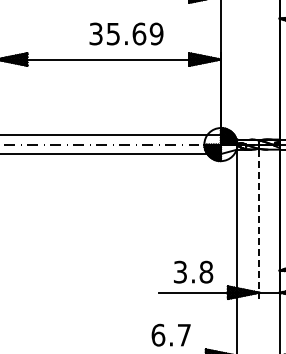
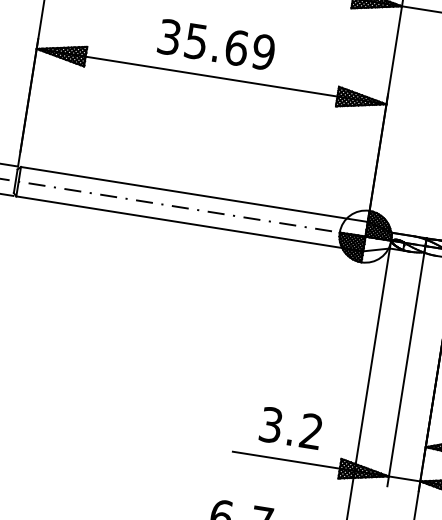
text: (126, 33) -> (216, 43), moved
line: (259, 224) -> (405, 370), dashed -> solid
text: (206, 271) -> (311, 430), 3.8 -> 3.2

